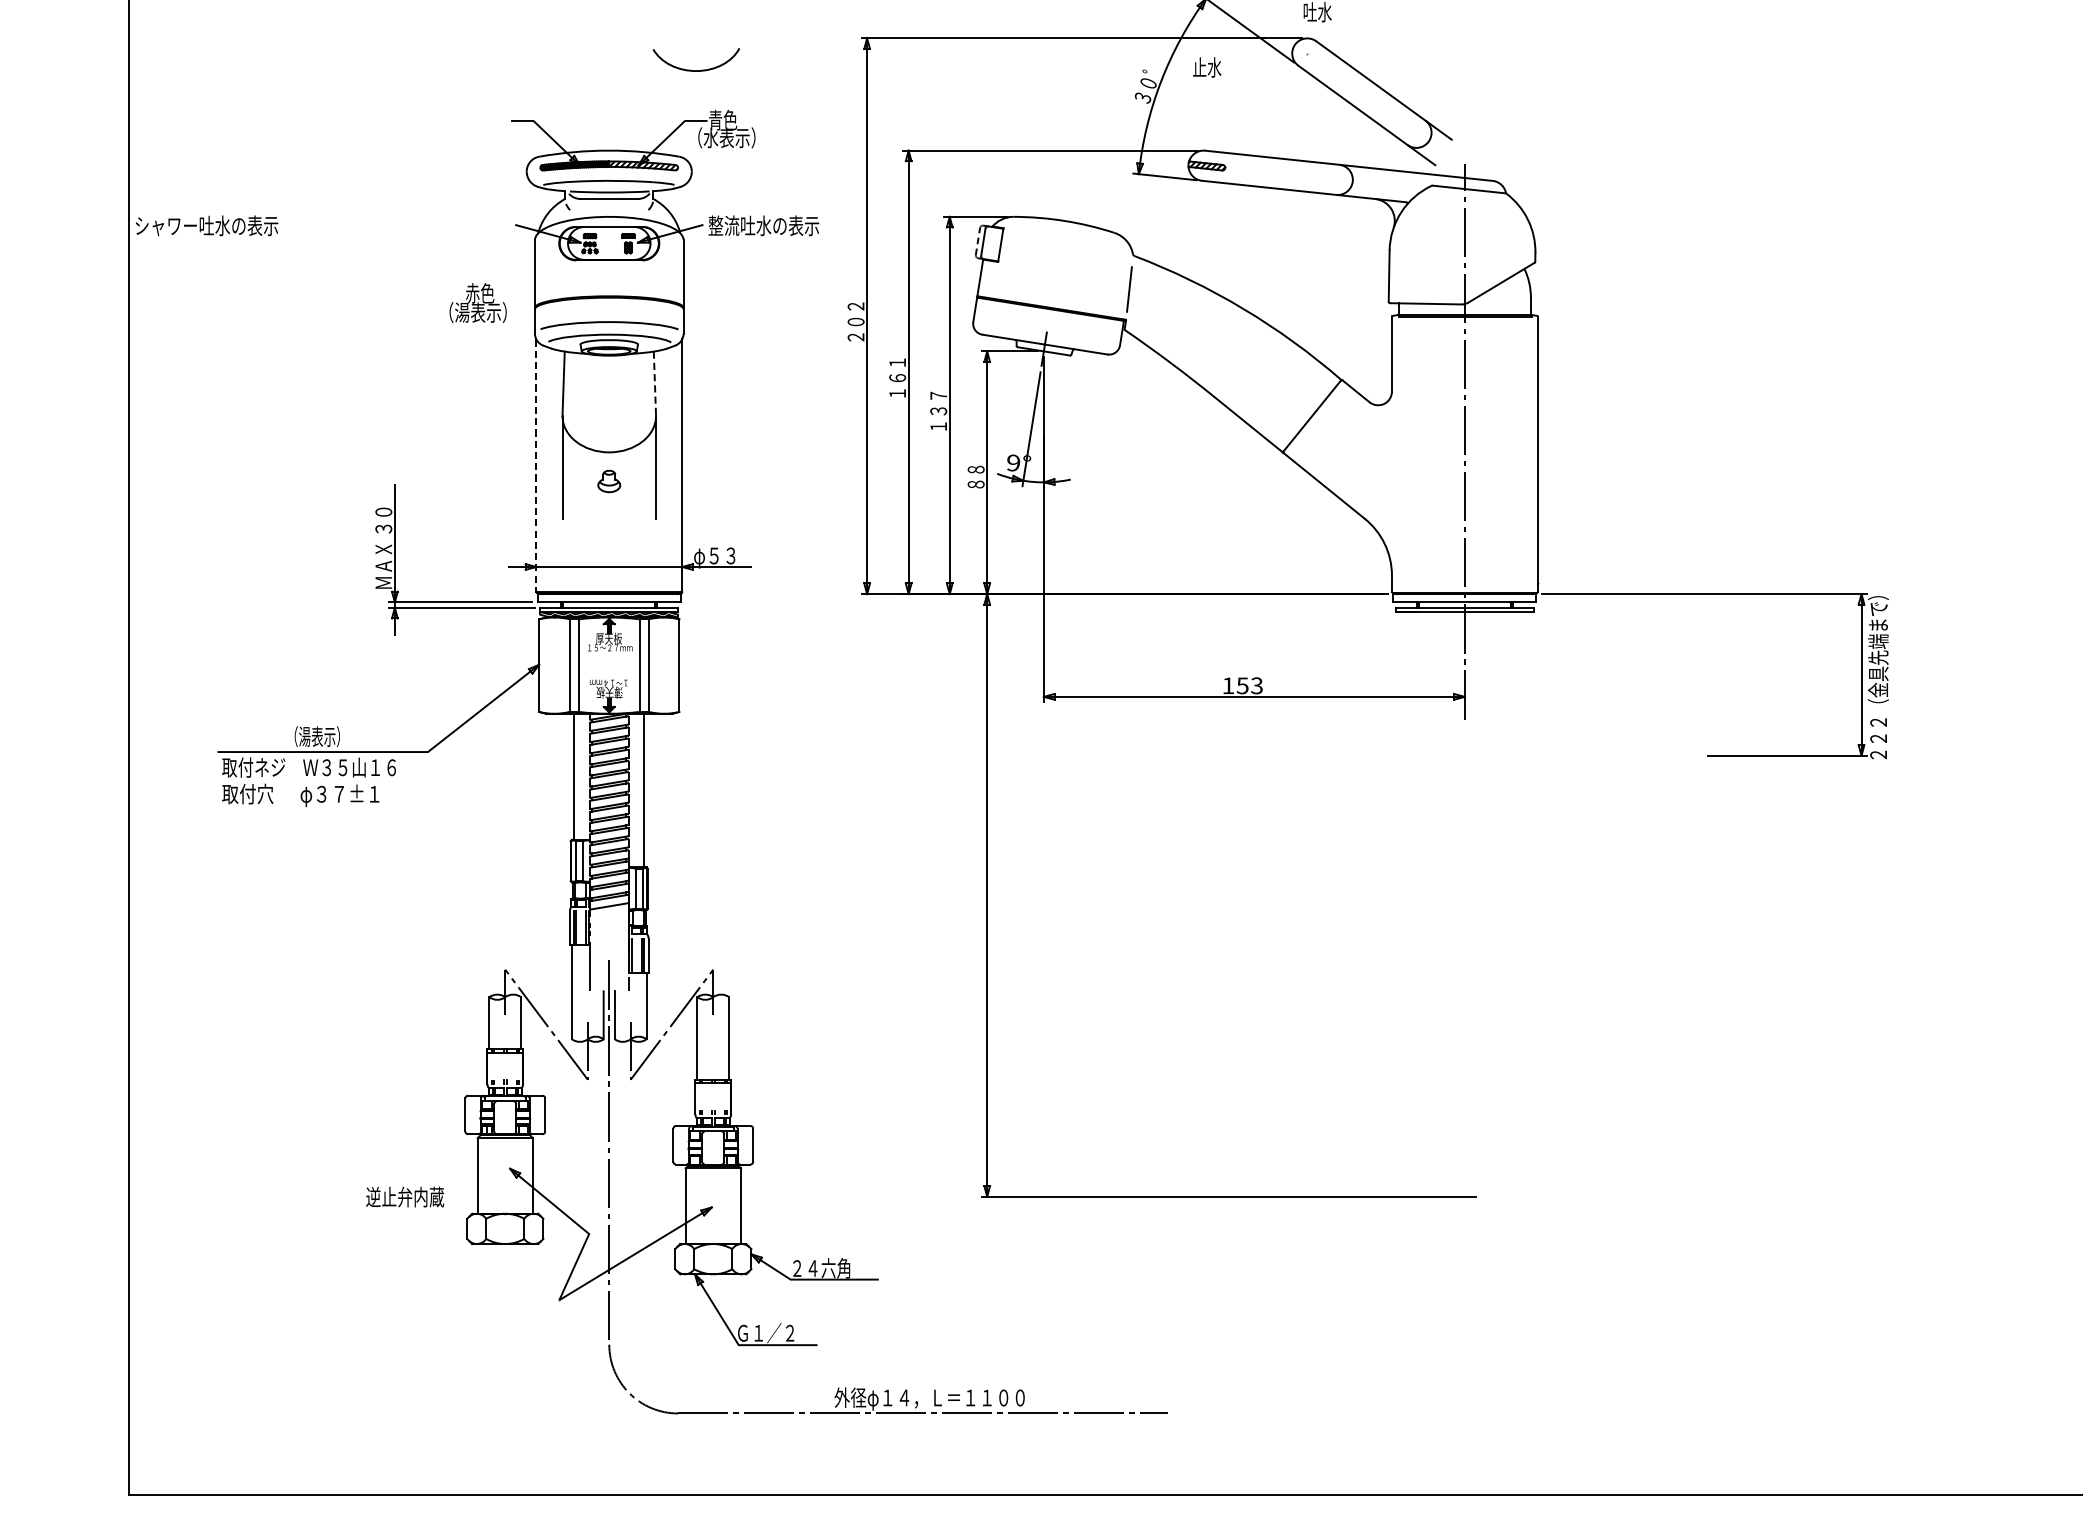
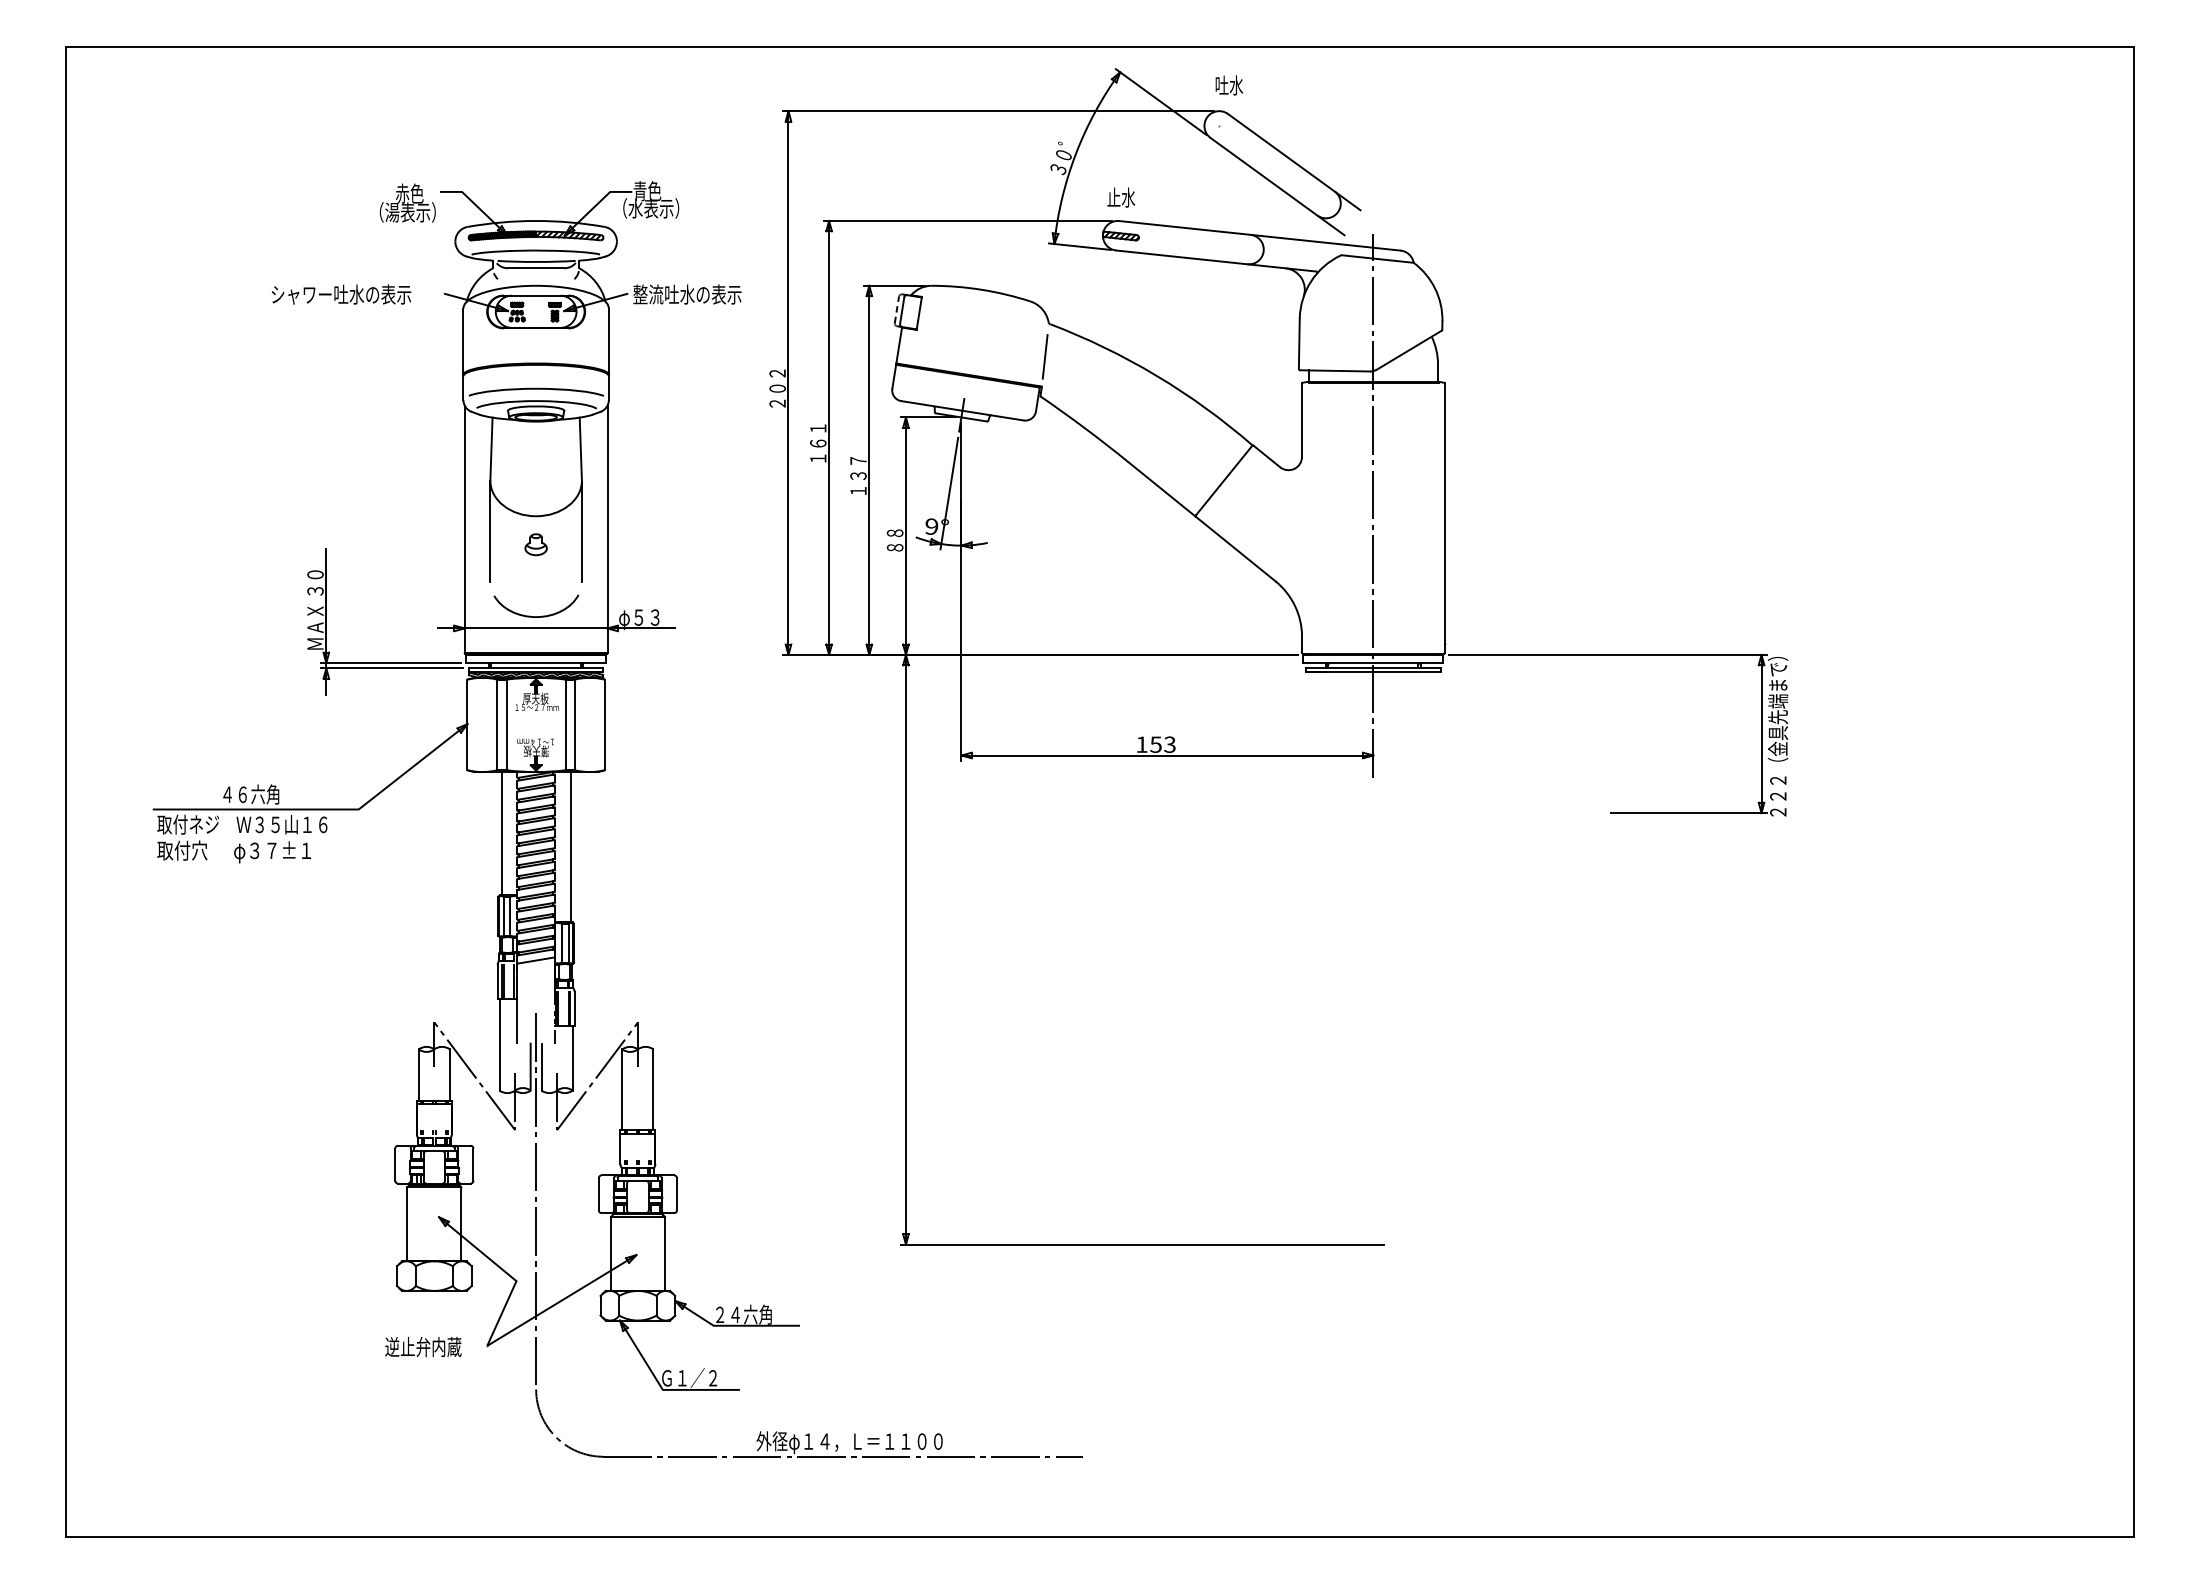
text: (1207, 67) -> (1121, 197), moved
curve: (696, 70) -> (536, 616), moved
text: (207, 225) -> (341, 294), moved
text: (477, 302) -> (407, 202), moved
line: (654, 384) -> (580, 449), dashed -> solid
line: (536, 465) -> (464, 529), dashed -> solid
text: (318, 736) -> (251, 794), （湯表示） -> ４６六角
text: (405, 1197) -> (423, 1347), moved

